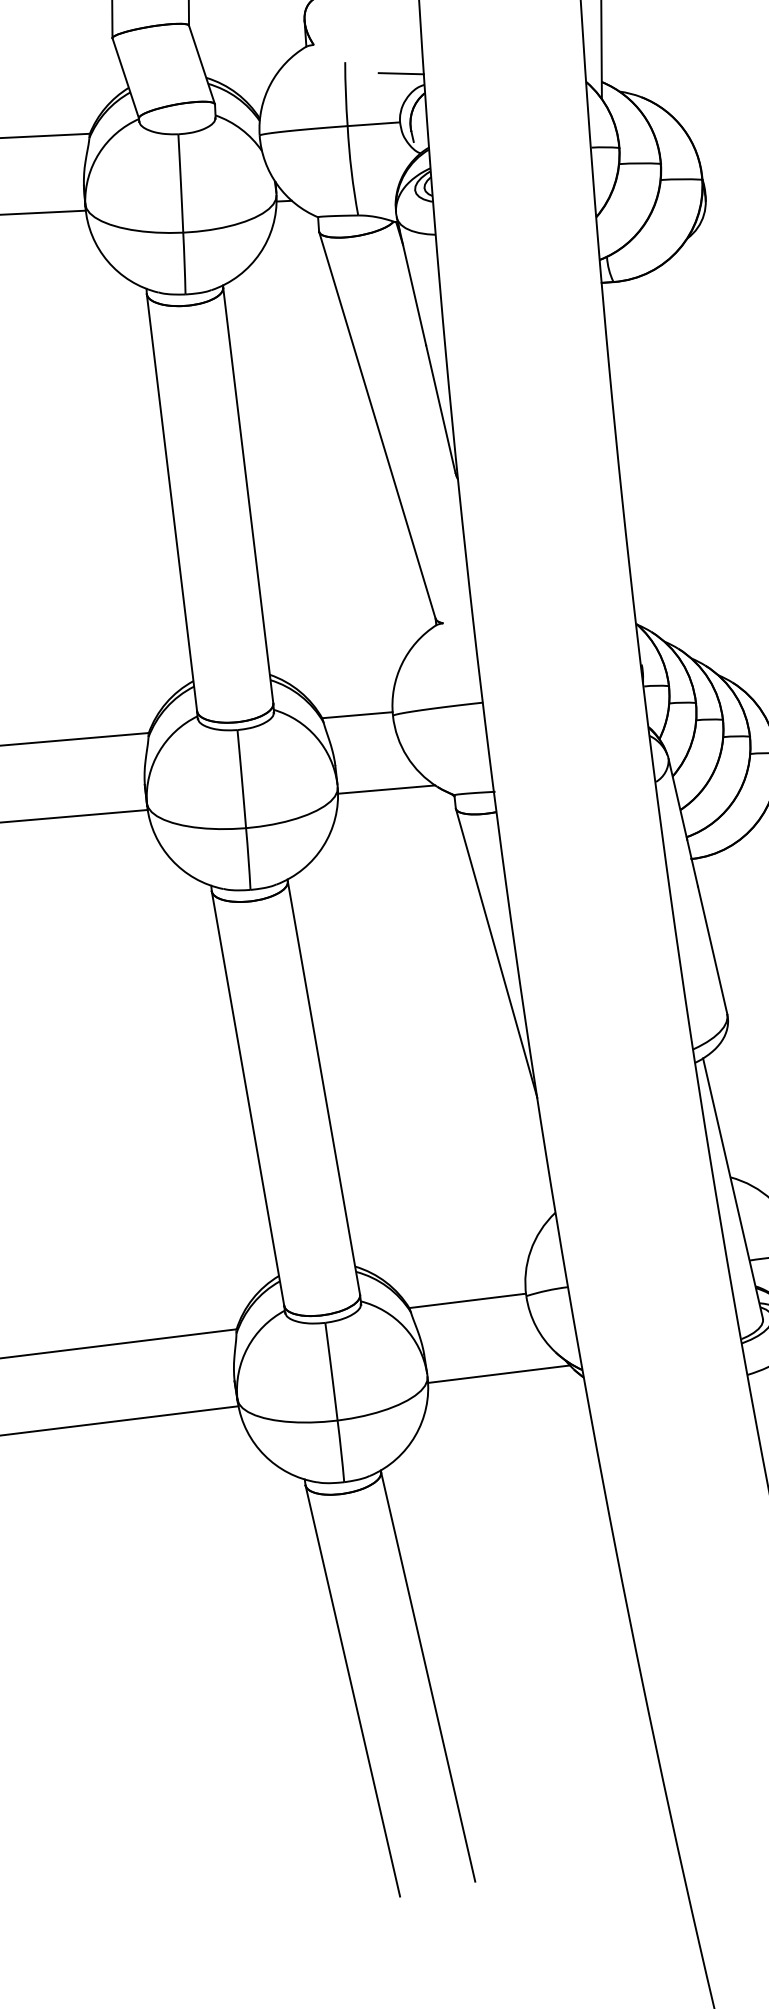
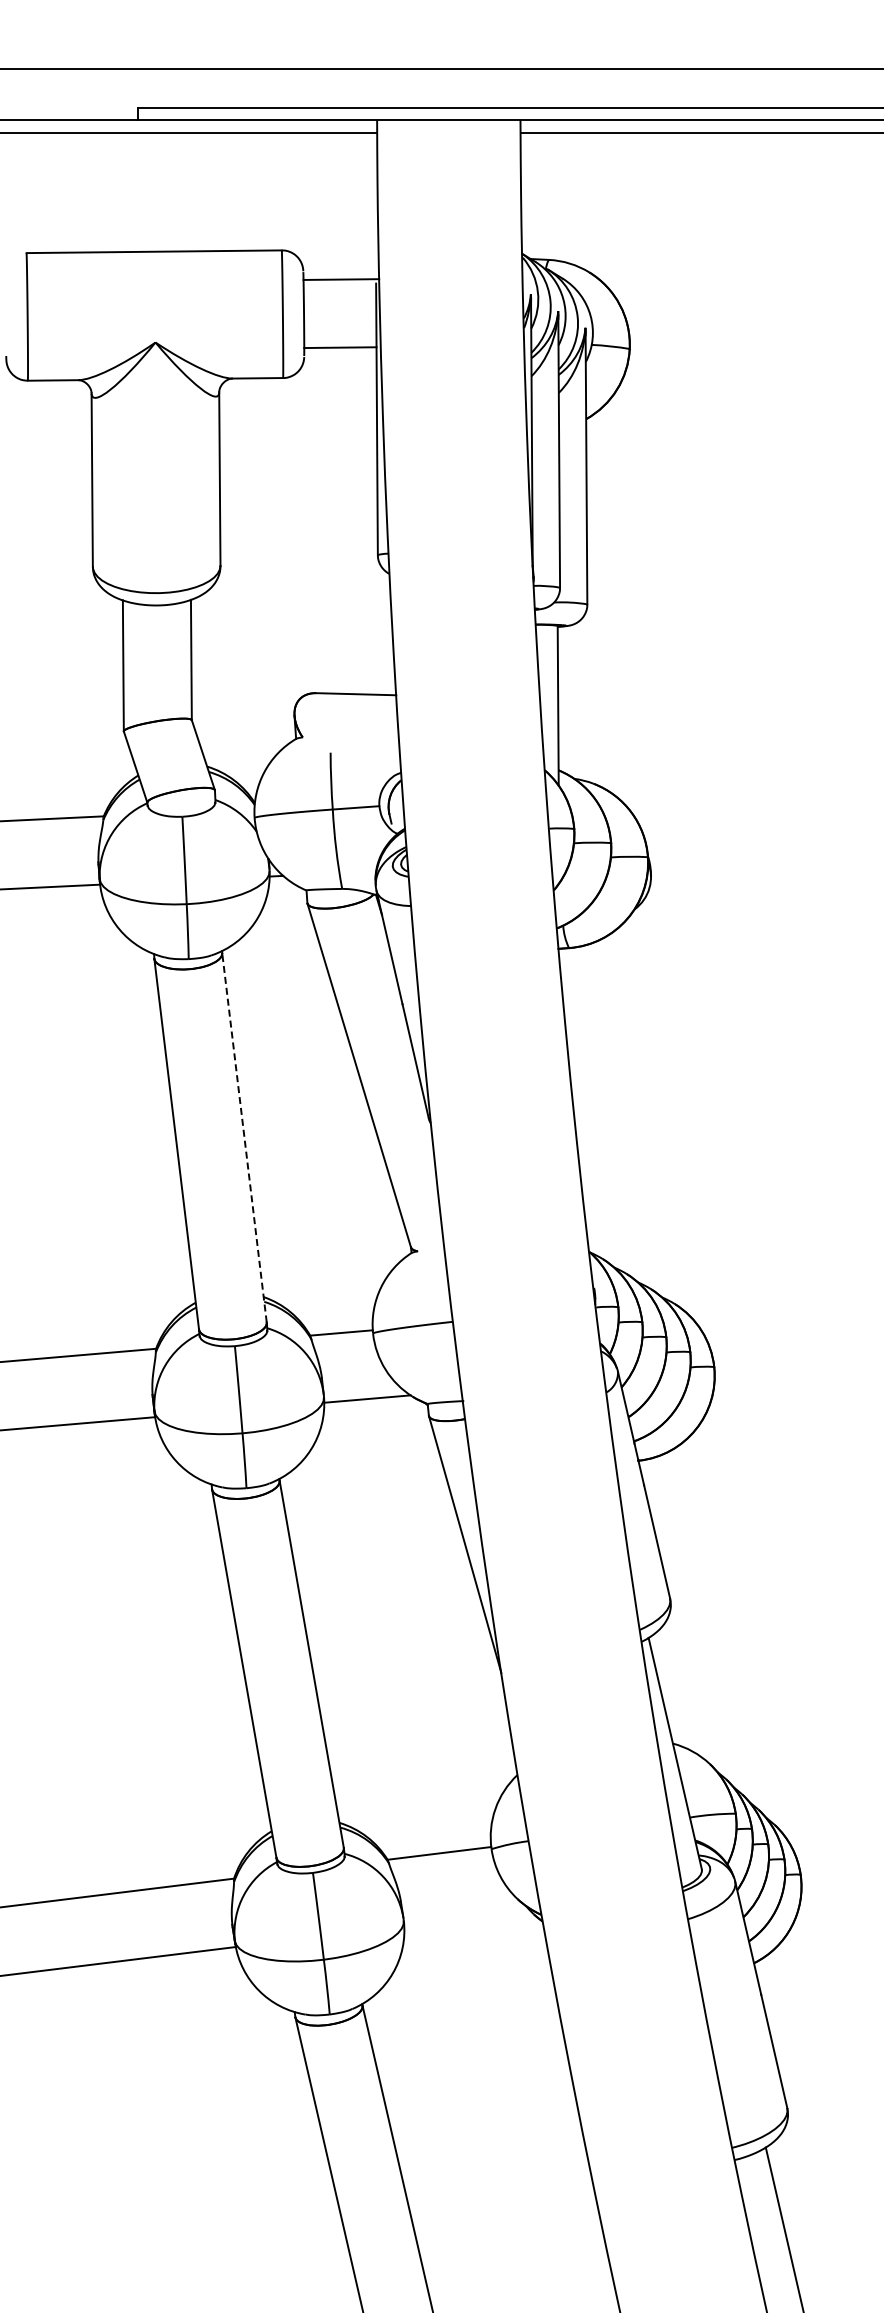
line: (401, 73) -> (380, 762), removed
line: (248, 495) -> (244, 1137), solid -> dashed
line: (499, 1374) -> (467, 1918), removed

